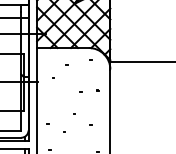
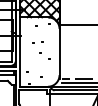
part: (87, 91) -> (37, 42), moved

